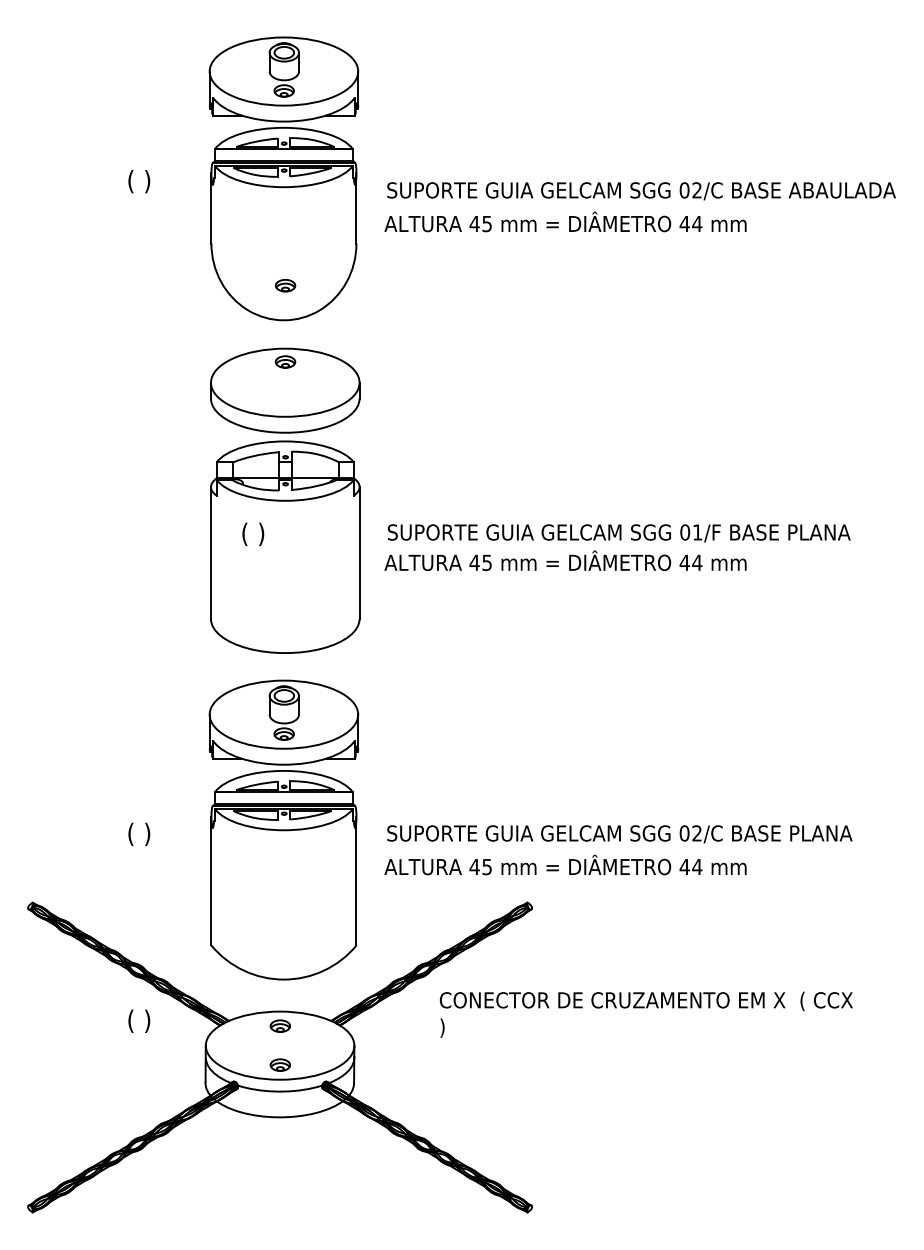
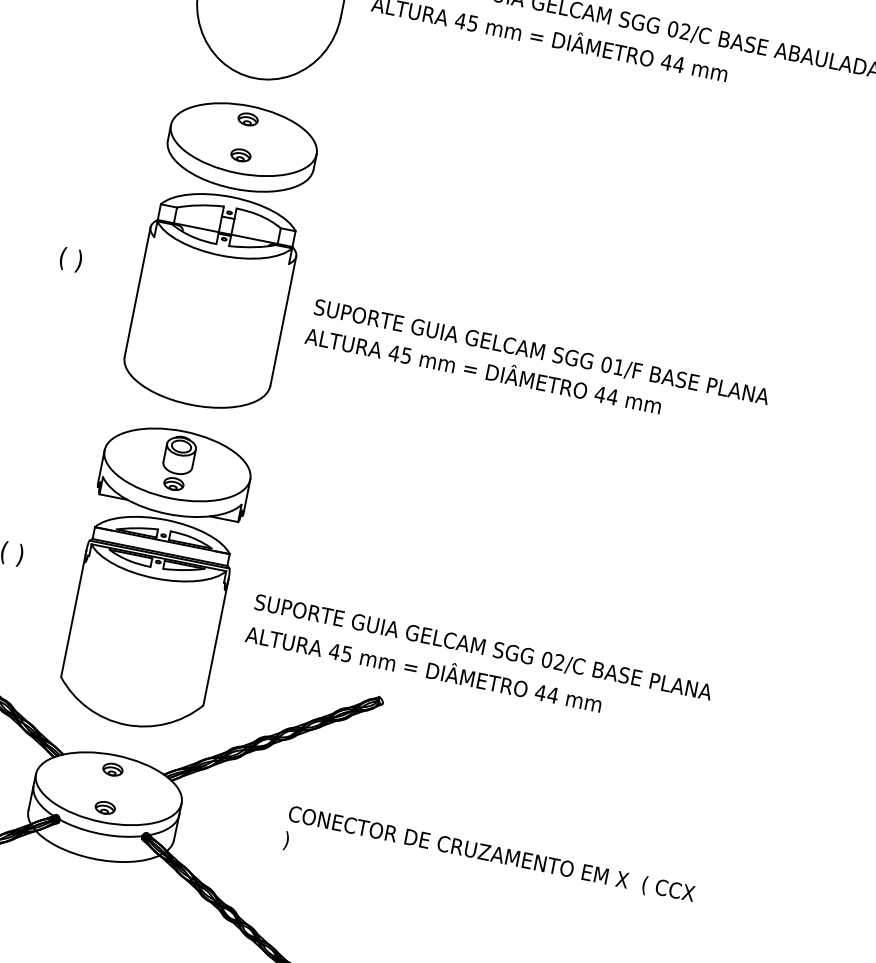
part: (285, 285) -> (240, 155), moved
text: (253, 534) -> (71, 259), moved
text: (645, 1014) -> (488, 867), moved

